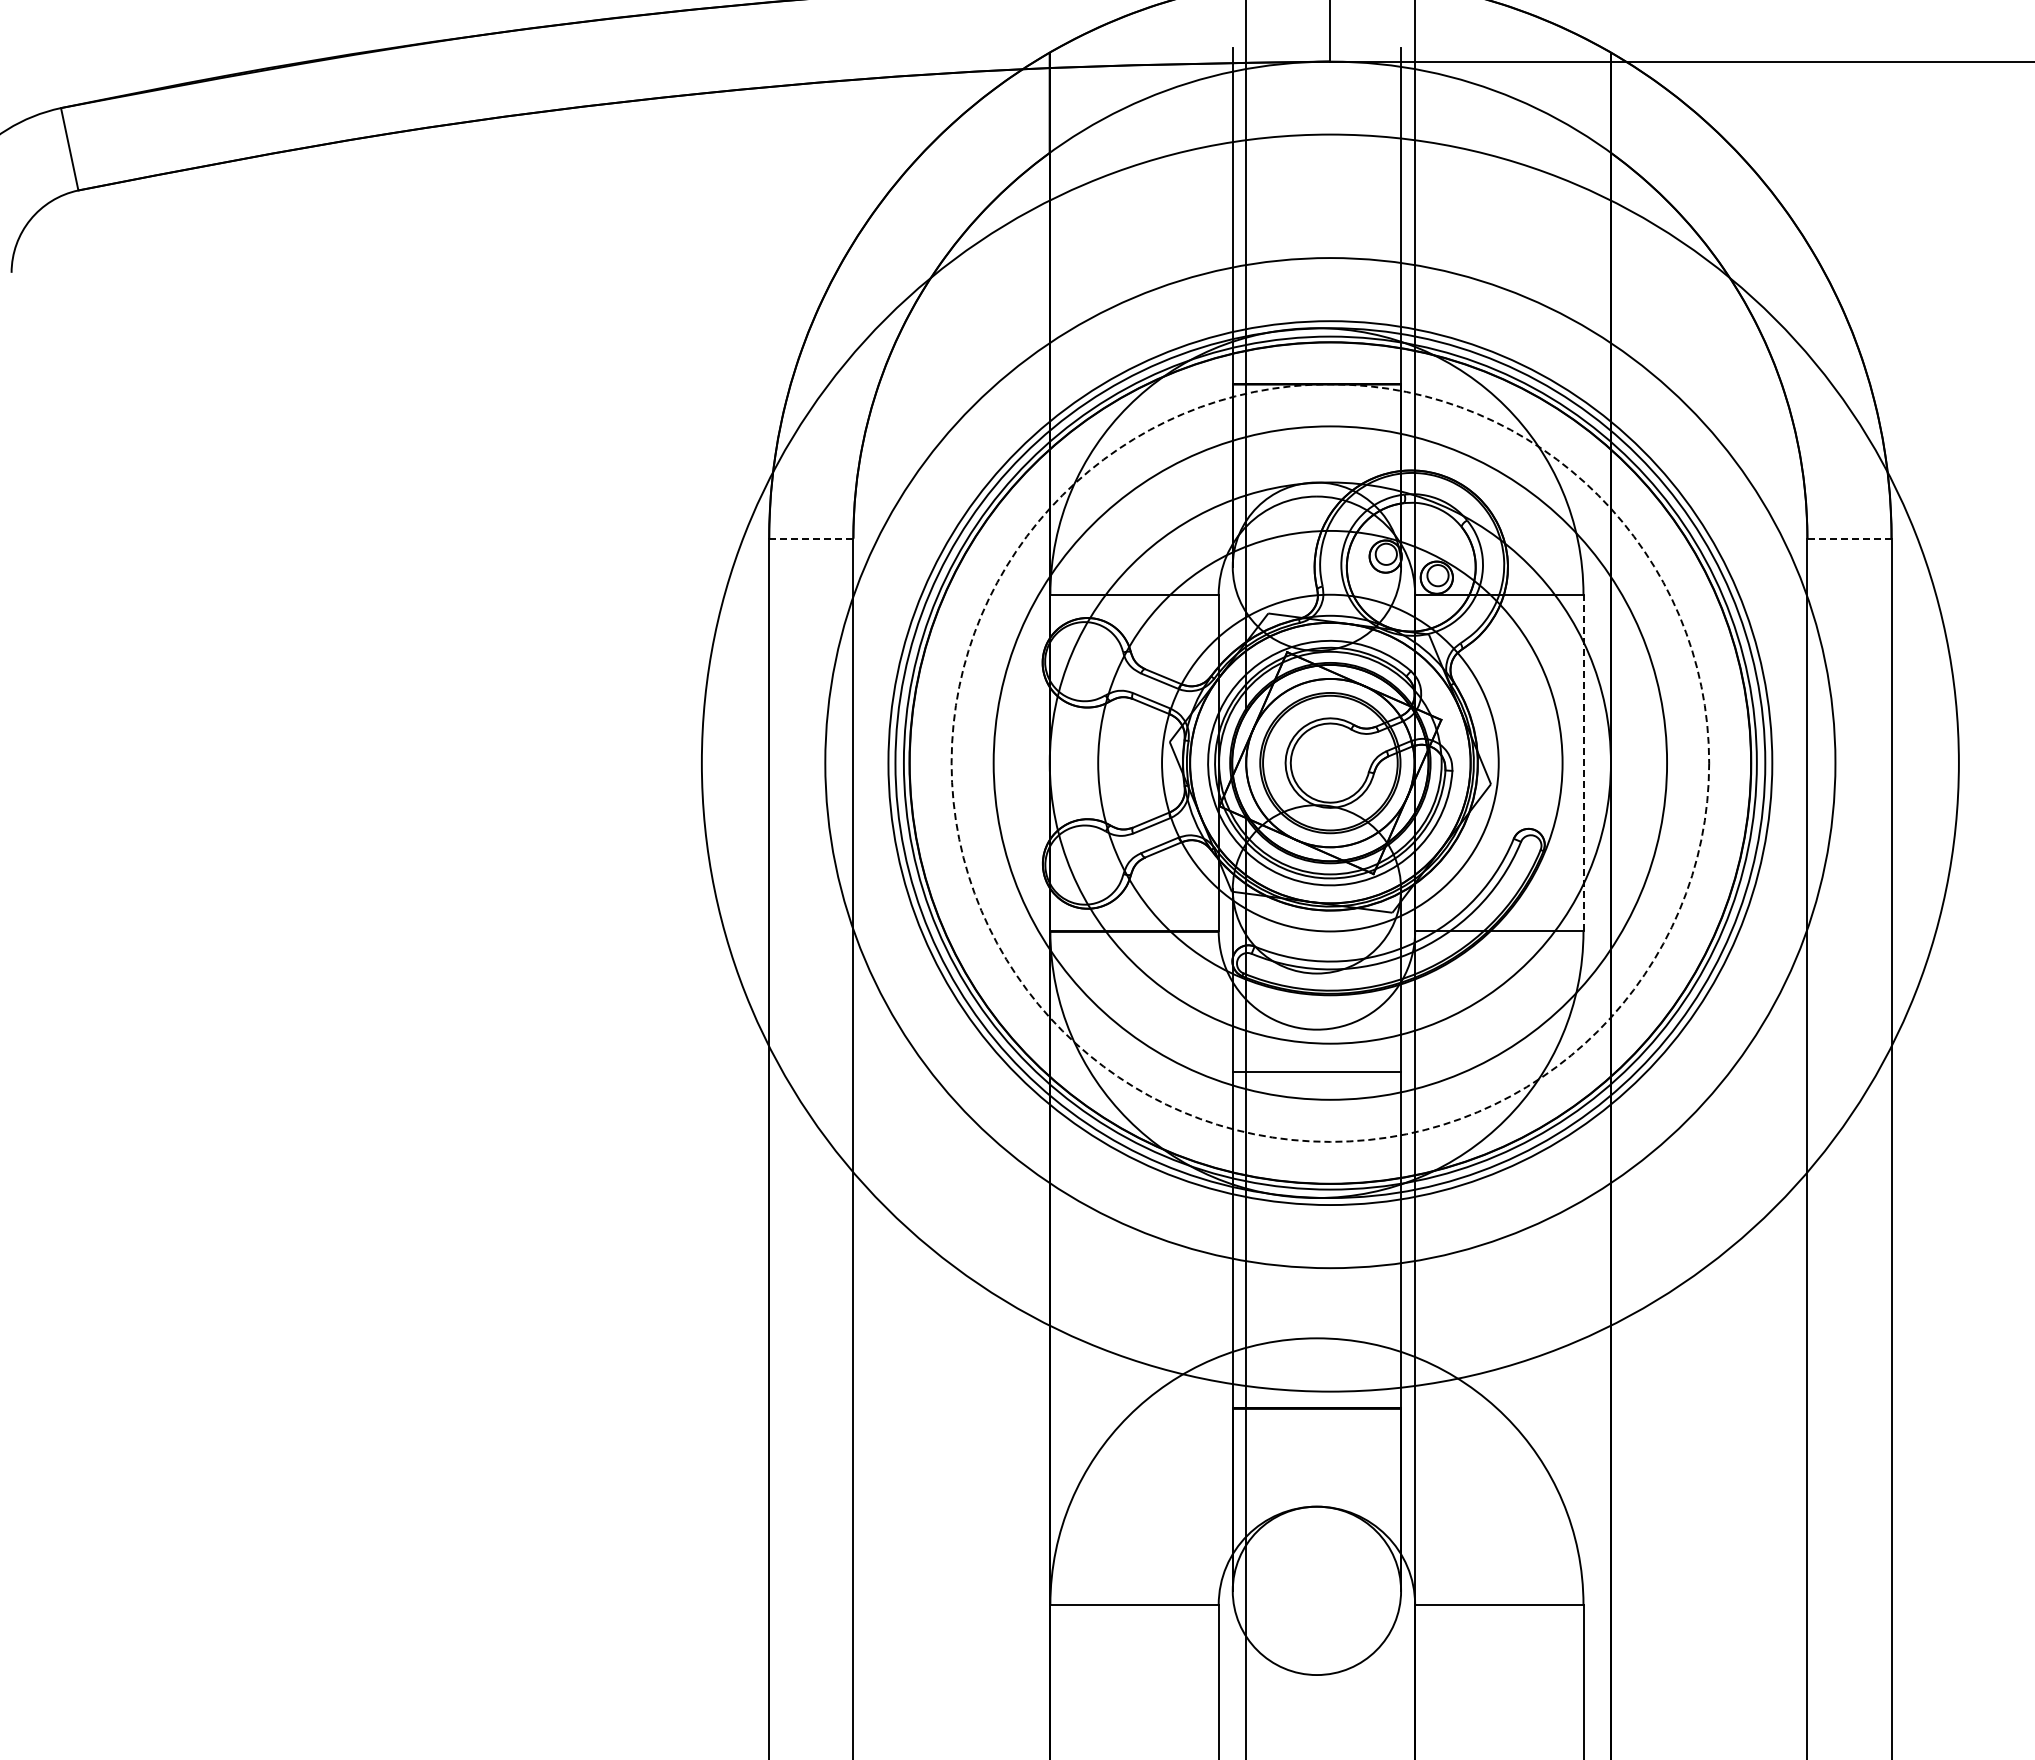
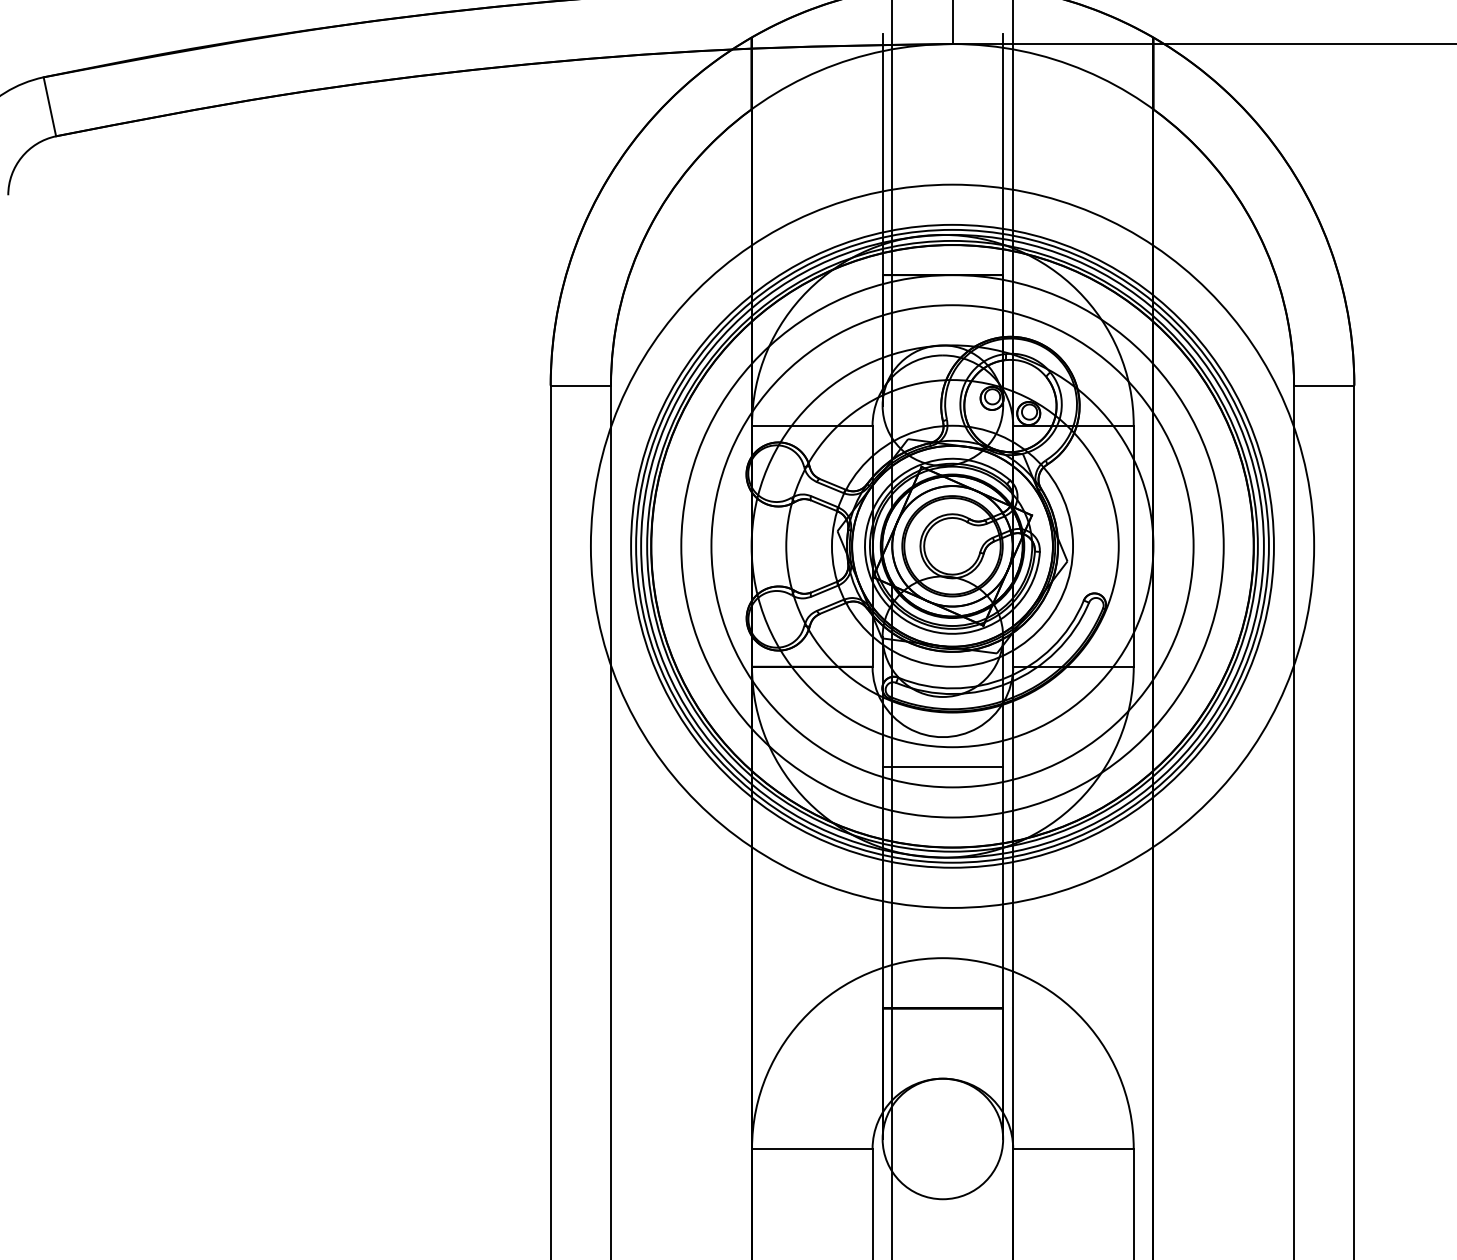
line: (811, 538) -> (581, 385), dashed -> solid
line: (1848, 538) -> (1323, 385), dashed -> solid
circle: (1330, 762) -> (952, 545), dashed -> solid
line: (1583, 762) -> (1133, 545), dashed -> solid
circle: (1330, 763) -> (952, 546), size x0.71

